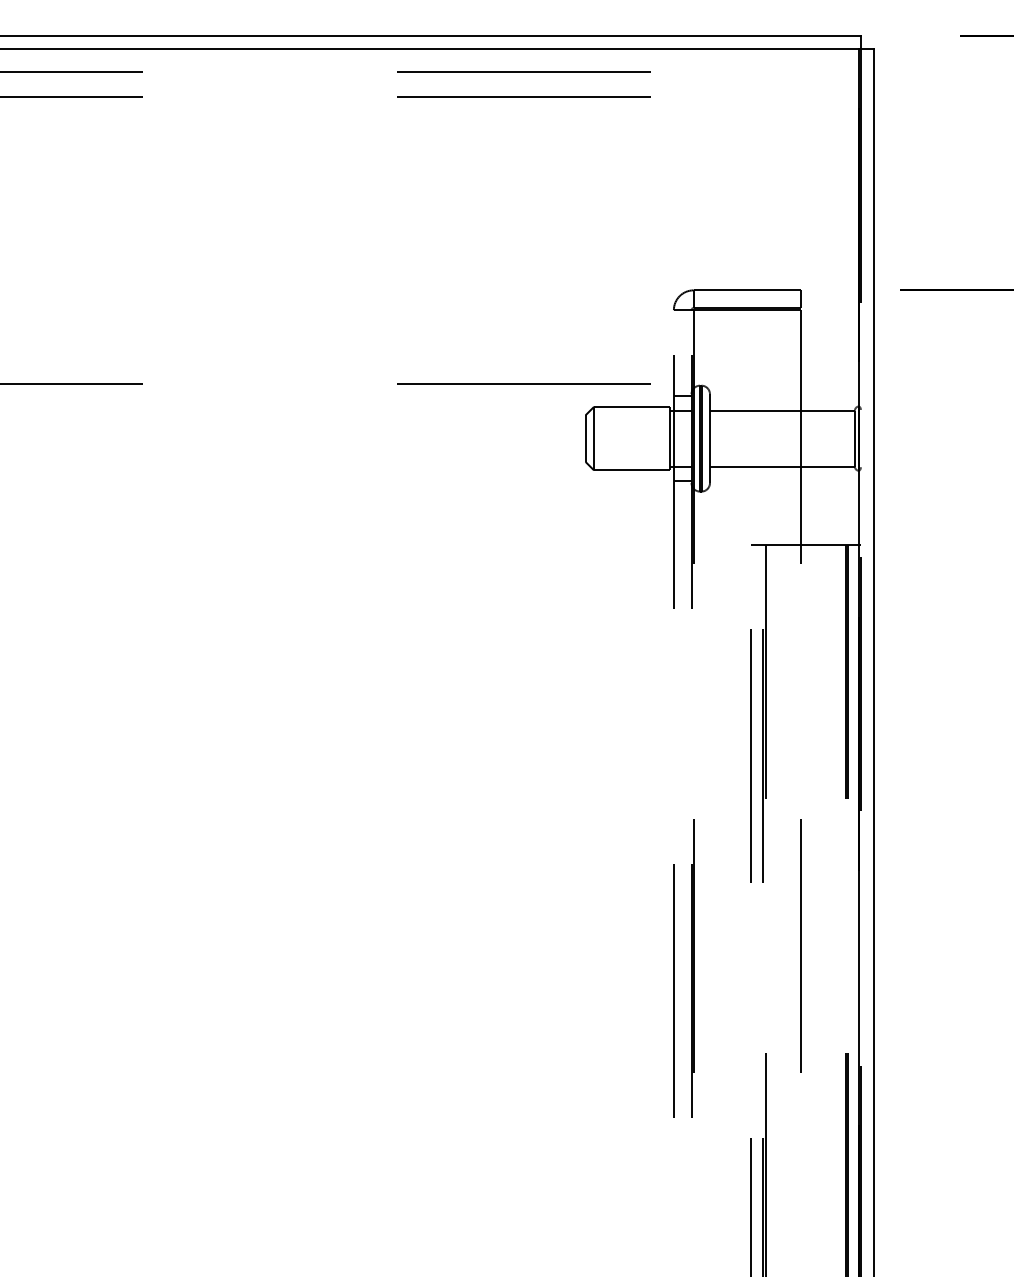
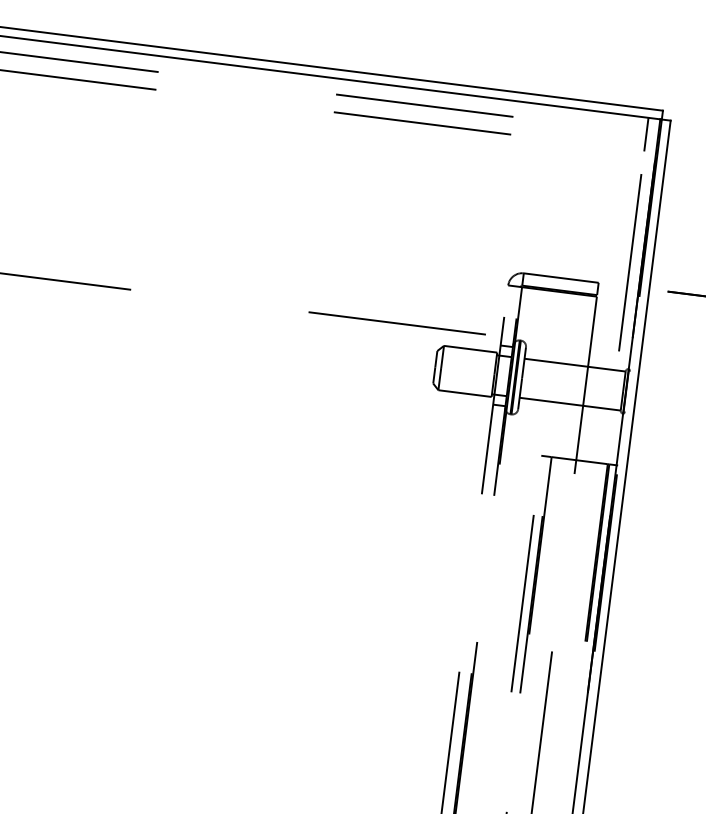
line: (841, 72) -> (646, 134), added
line: (841, 256) -> (629, 262), added

